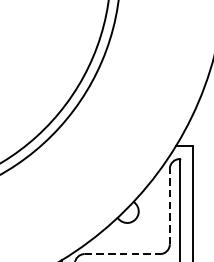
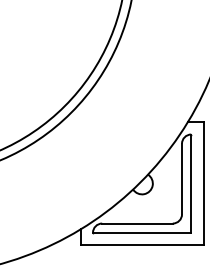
line: (170, 206) -> (182, 178), dashed -> solid
line: (123, 254) -> (138, 223), dashed -> solid

